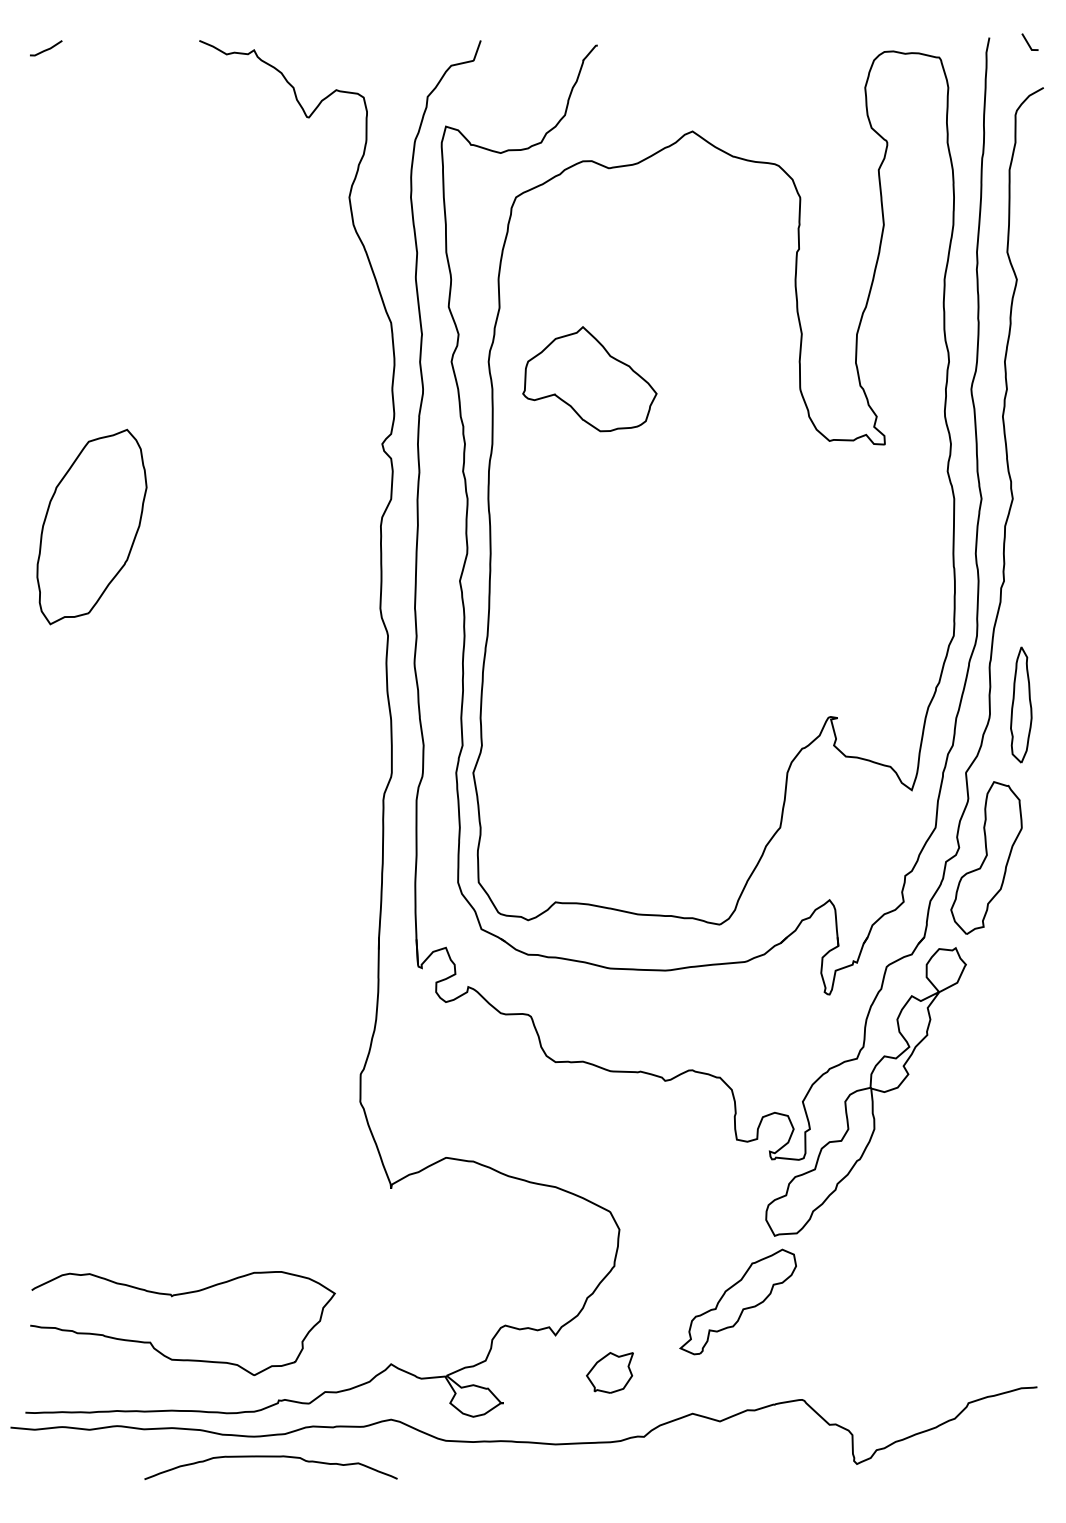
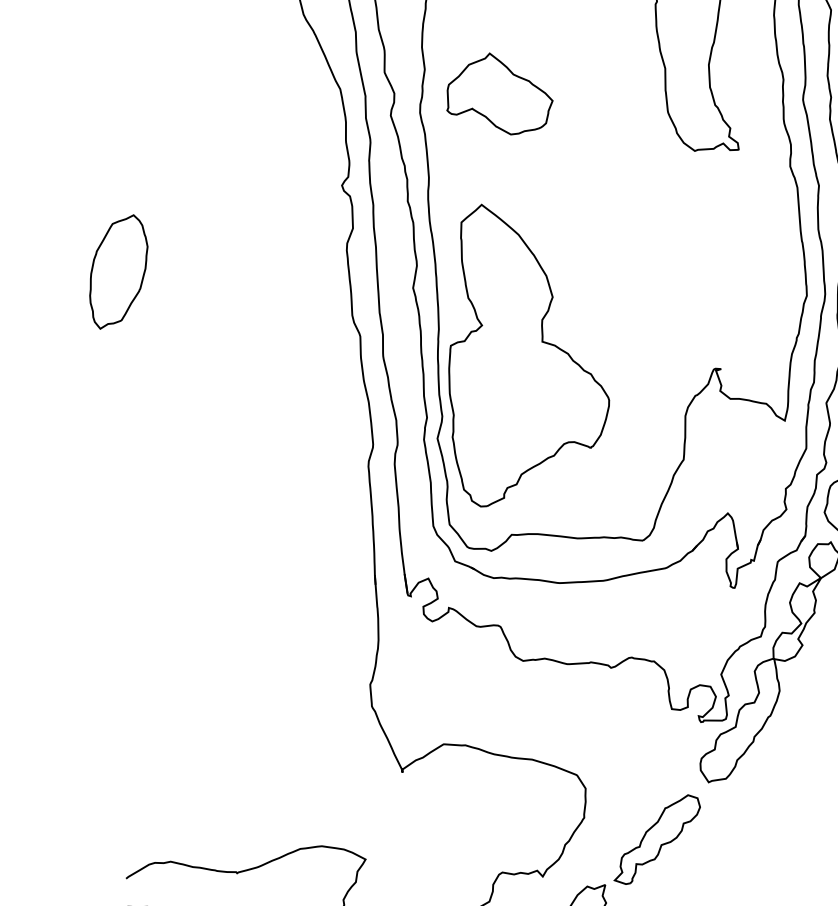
part: (589, 379) -> (498, 94), moved
part: (91, 526) -> (118, 271), size x0.71
part: (592, 673) -> (524, 351), added
part: (737, 1301) -> (656, 839), moved

